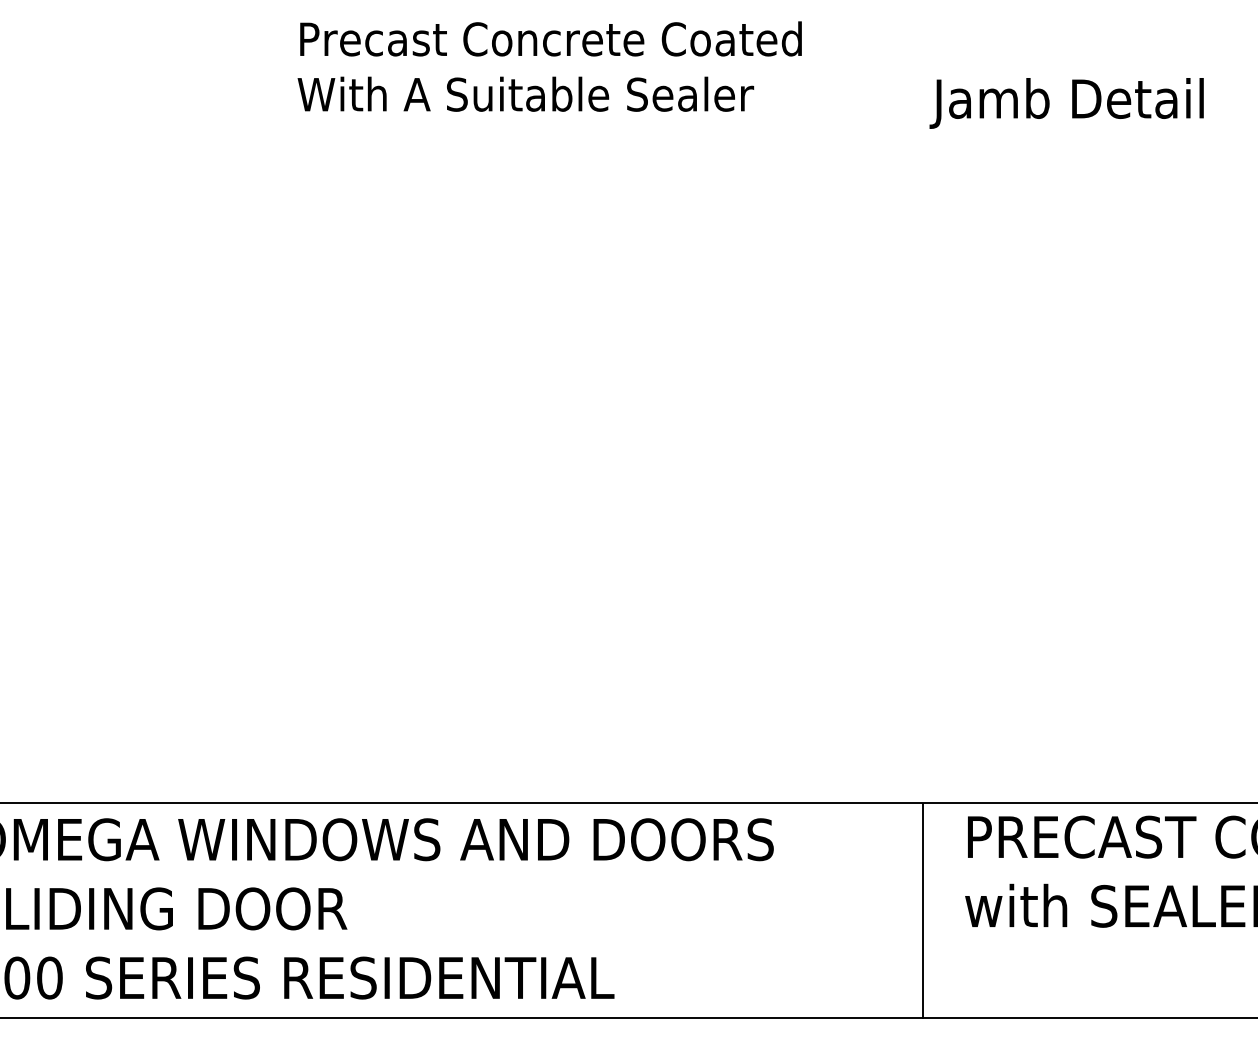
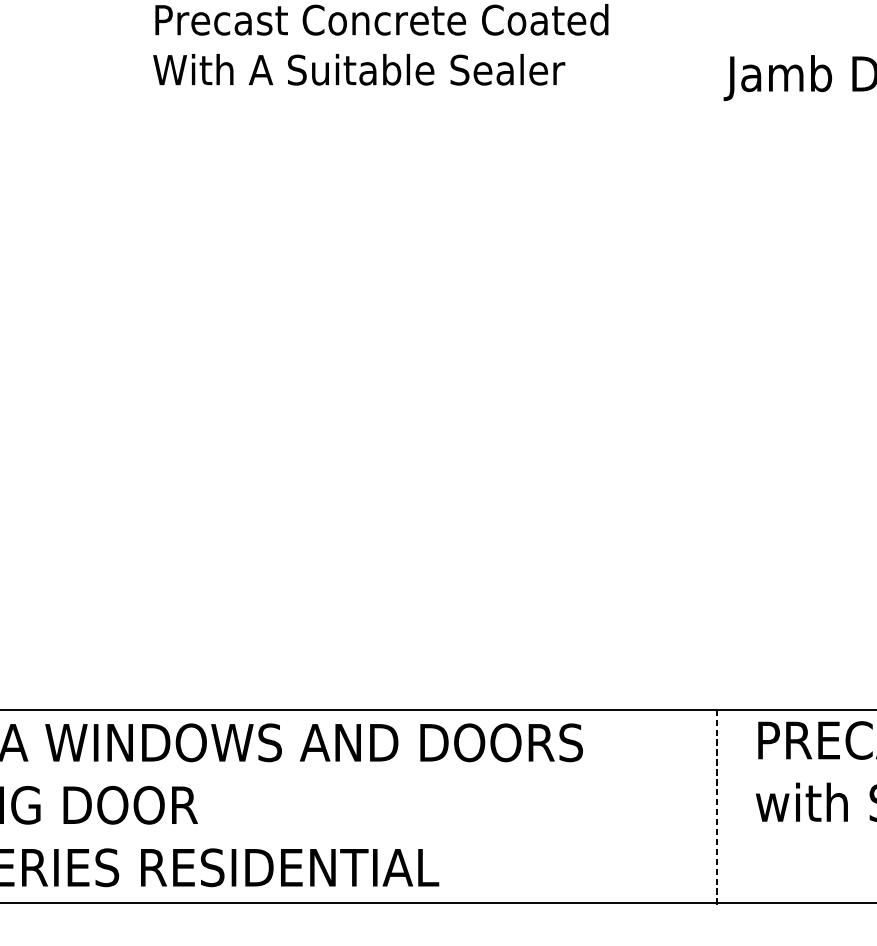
line: (922, 911) -> (717, 807), solid -> dashed

